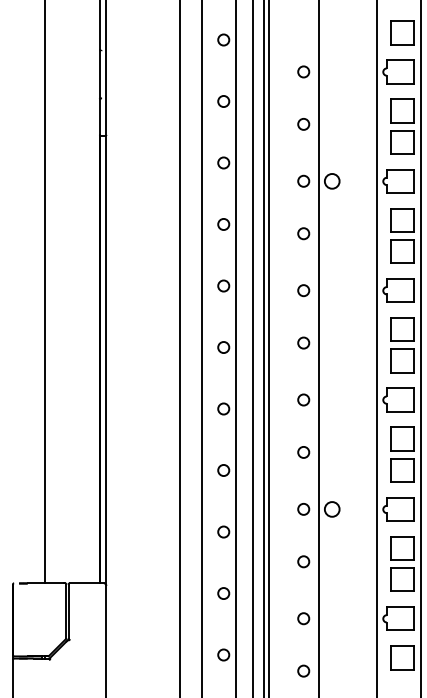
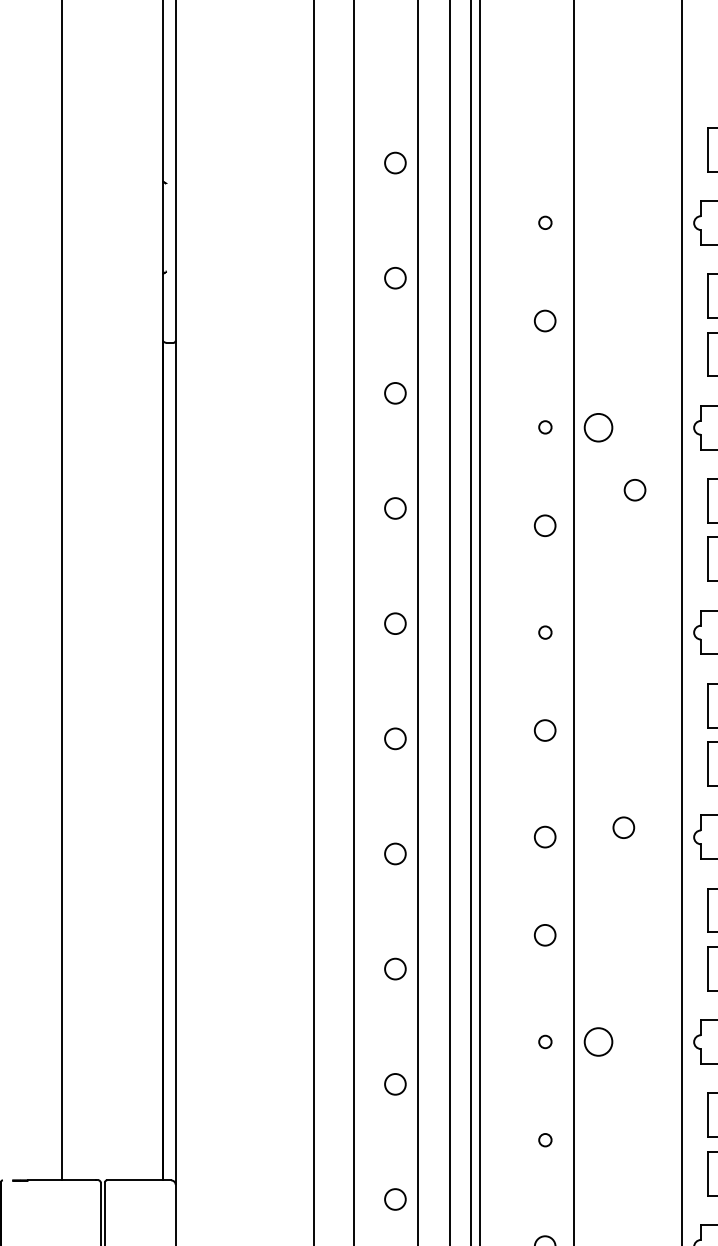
circle: (303, 71) -> (544, 222), size x0.6
circle: (303, 180) -> (544, 426), size x0.6
circle: (351, 214) -> (634, 489), added
circle: (303, 290) -> (544, 632), size x0.6
circle: (345, 394) -> (623, 826), added
circle: (303, 509) -> (544, 1042), size x0.6
circle: (303, 561) -> (544, 1139), size x0.6

